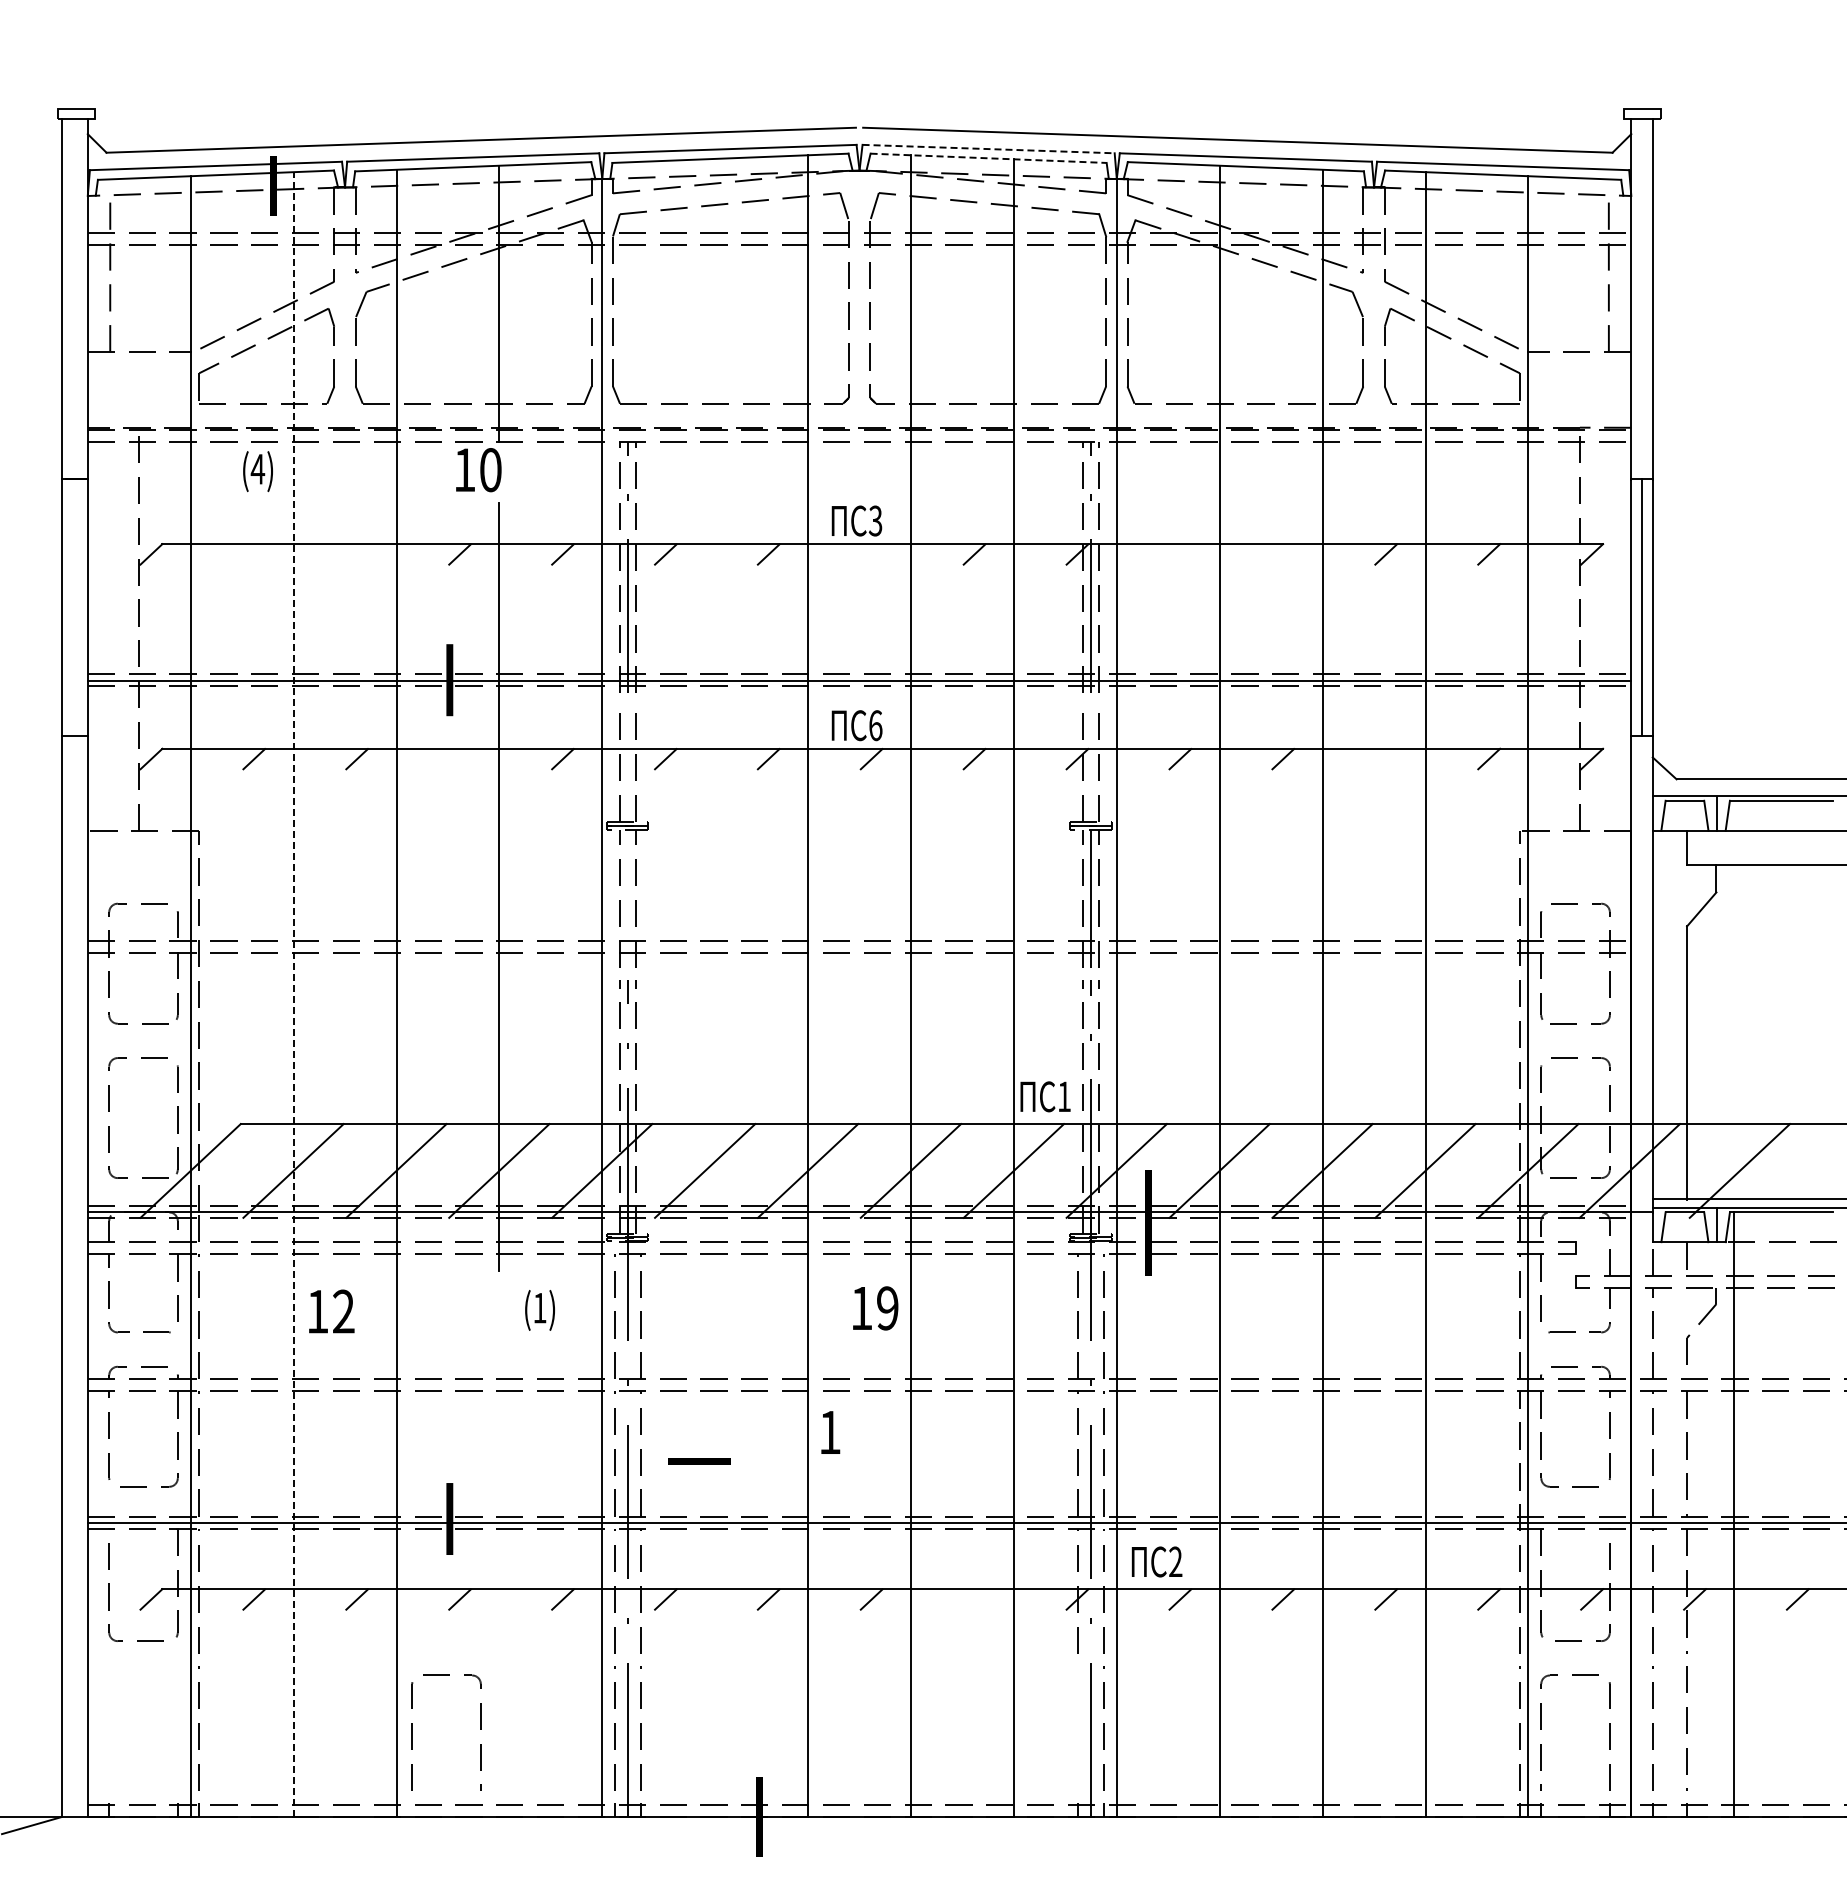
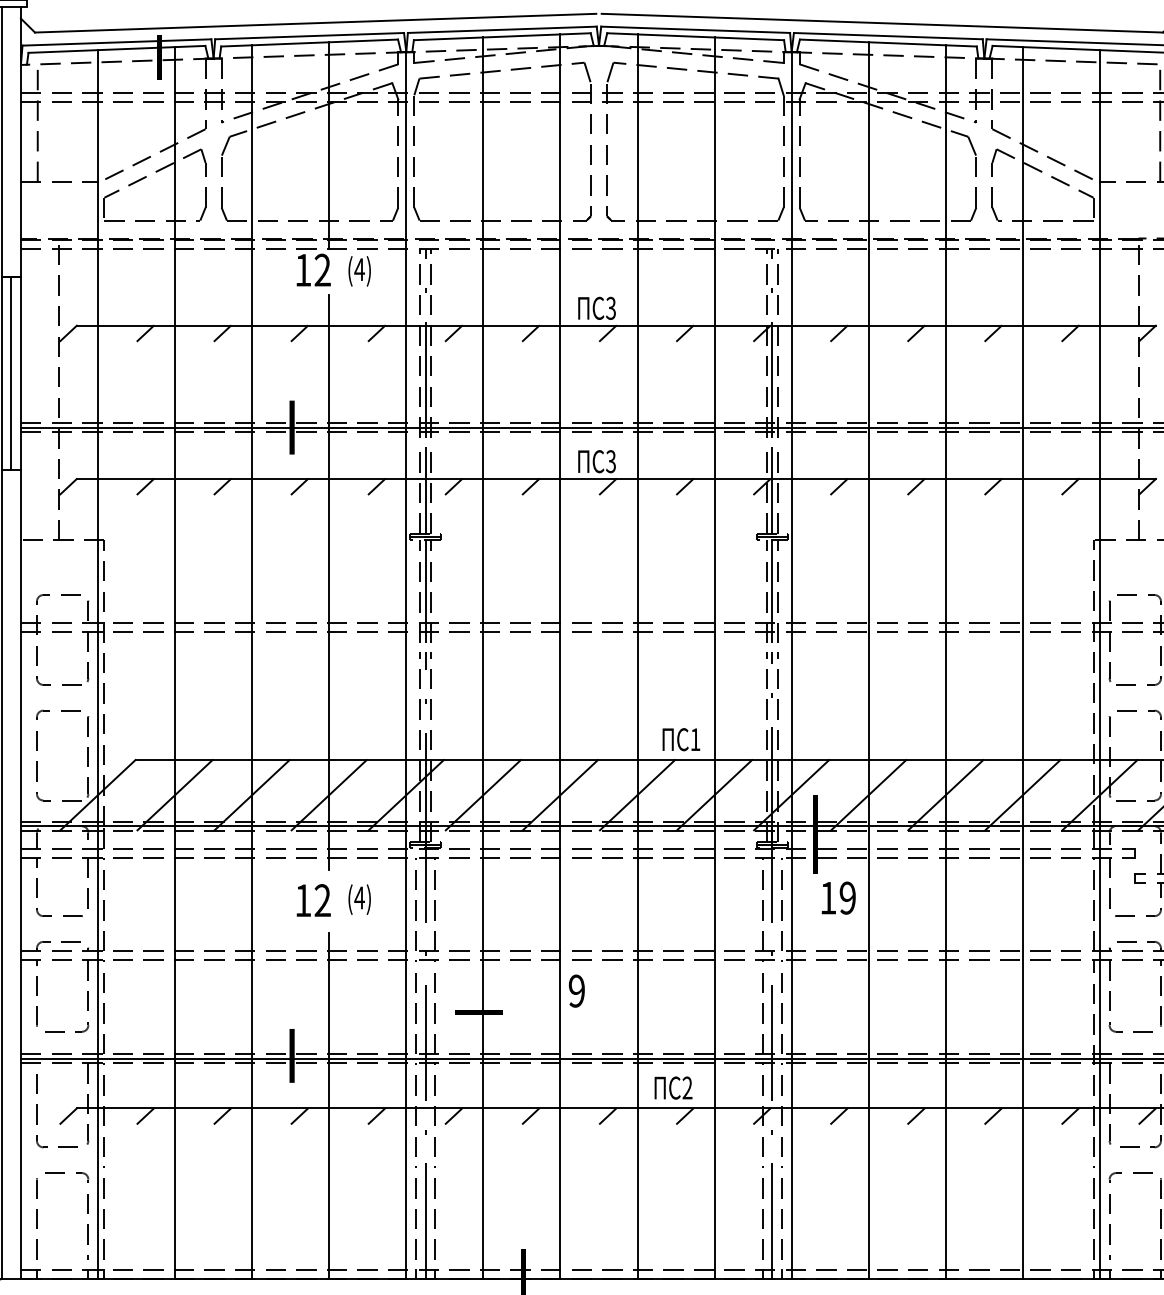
line: (989, 149) -> (696, 30), dashed -> solid
line: (989, 158) -> (696, 36), dashed -> solid
text: (490, 470) -> (322, 270), 10 -> 12
text: (257, 471) -> (359, 271), moved
line: (254, 554) -> (145, 333), added
line: (356, 554) -> (222, 333), added
line: (871, 554) -> (607, 333), added
line: (1180, 554) -> (839, 333), added
line: (1283, 554) -> (916, 333), added
line: (75, 607) -> (11, 373), added
text: (875, 725) -> (610, 461), 6 -> 3
line: (459, 759) -> (299, 487), added
line: (1385, 759) -> (992, 487), added
line: (628, 763) -> (425, 490), added
line: (1091, 763) -> (772, 490), added
line: (628, 898) -> (425, 591), added
line: (705, 987) -> (483, 657), added
line: (293, 994) -> (175, 663), dashed -> solid
text: (1045, 1096) -> (681, 739), moved
text: (539, 1308) -> (359, 898), (1) -> (4)
text: (875, 1308) -> (838, 898), moved
text: (331, 1311) -> (313, 900), moved
text: (829, 1432) -> (576, 991), 1 -> 9
text: (1156, 1561) -> (673, 1087), moved
line: (499, 1585) -> (329, 1105), added
line: (974, 1599) -> (685, 1116), added
line: (1077, 1728) -> (762, 1212), added
curve: (412, 1732) -> (37, 1215), moved

